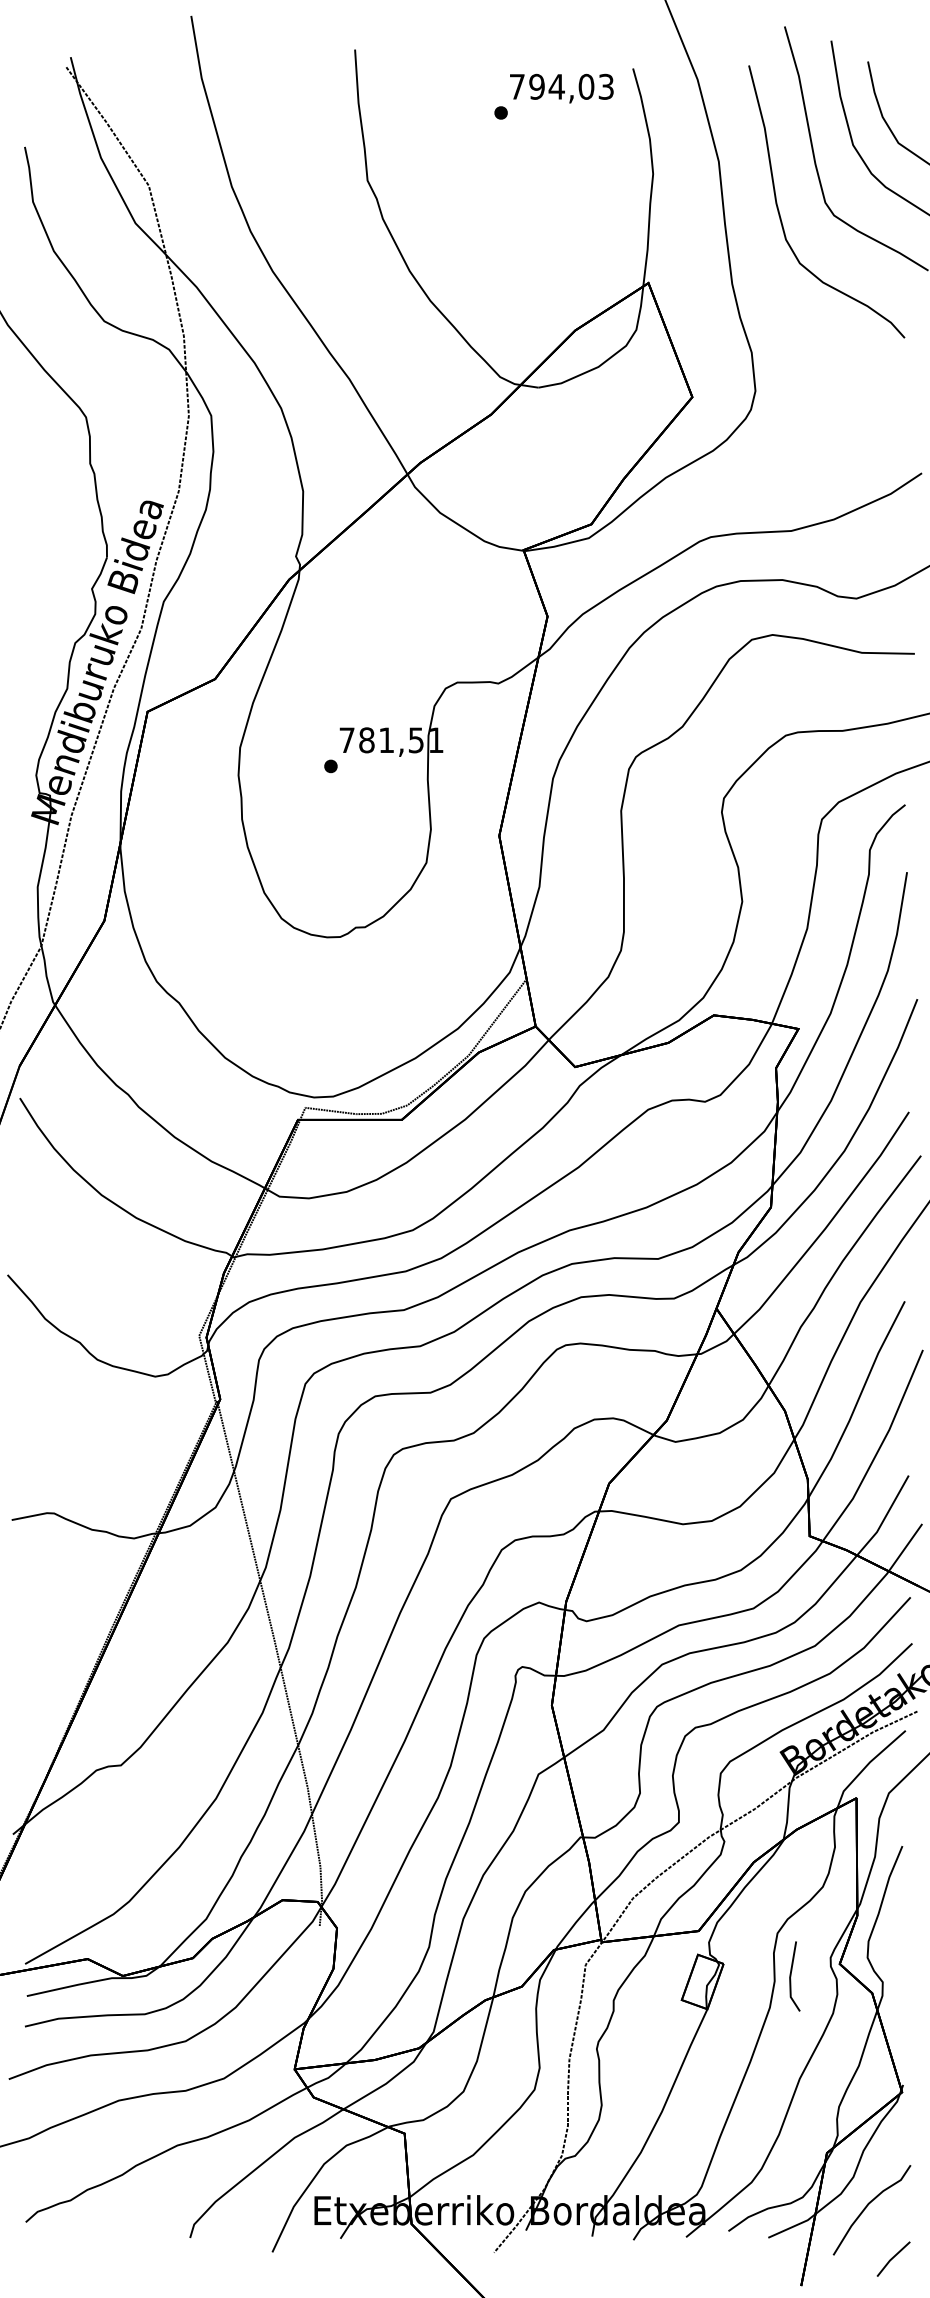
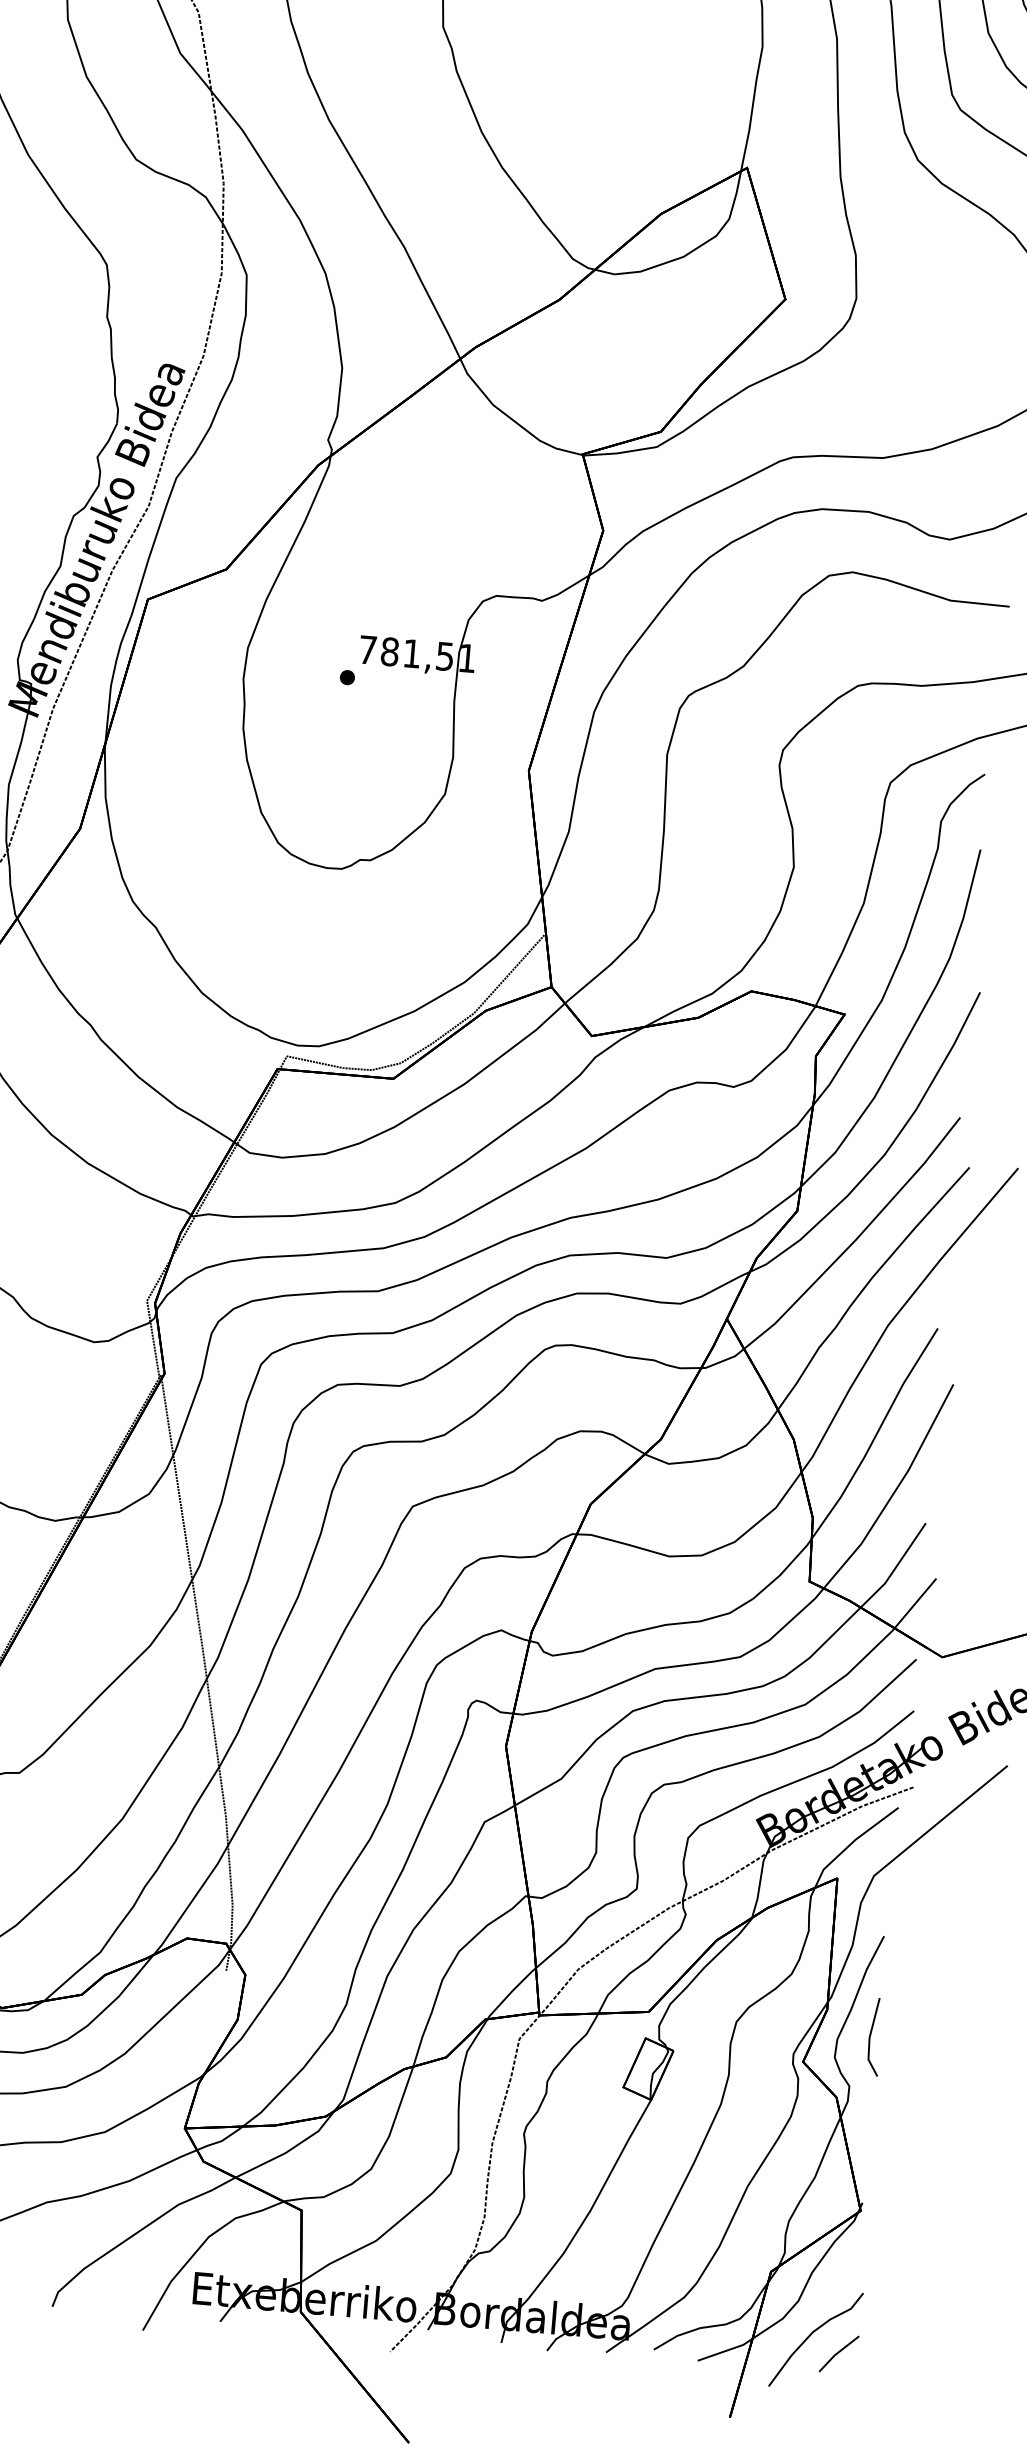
line: (791, 1976) -> (871, 2036), moved
line: (893, 2258) -> (839, 2353), moved

